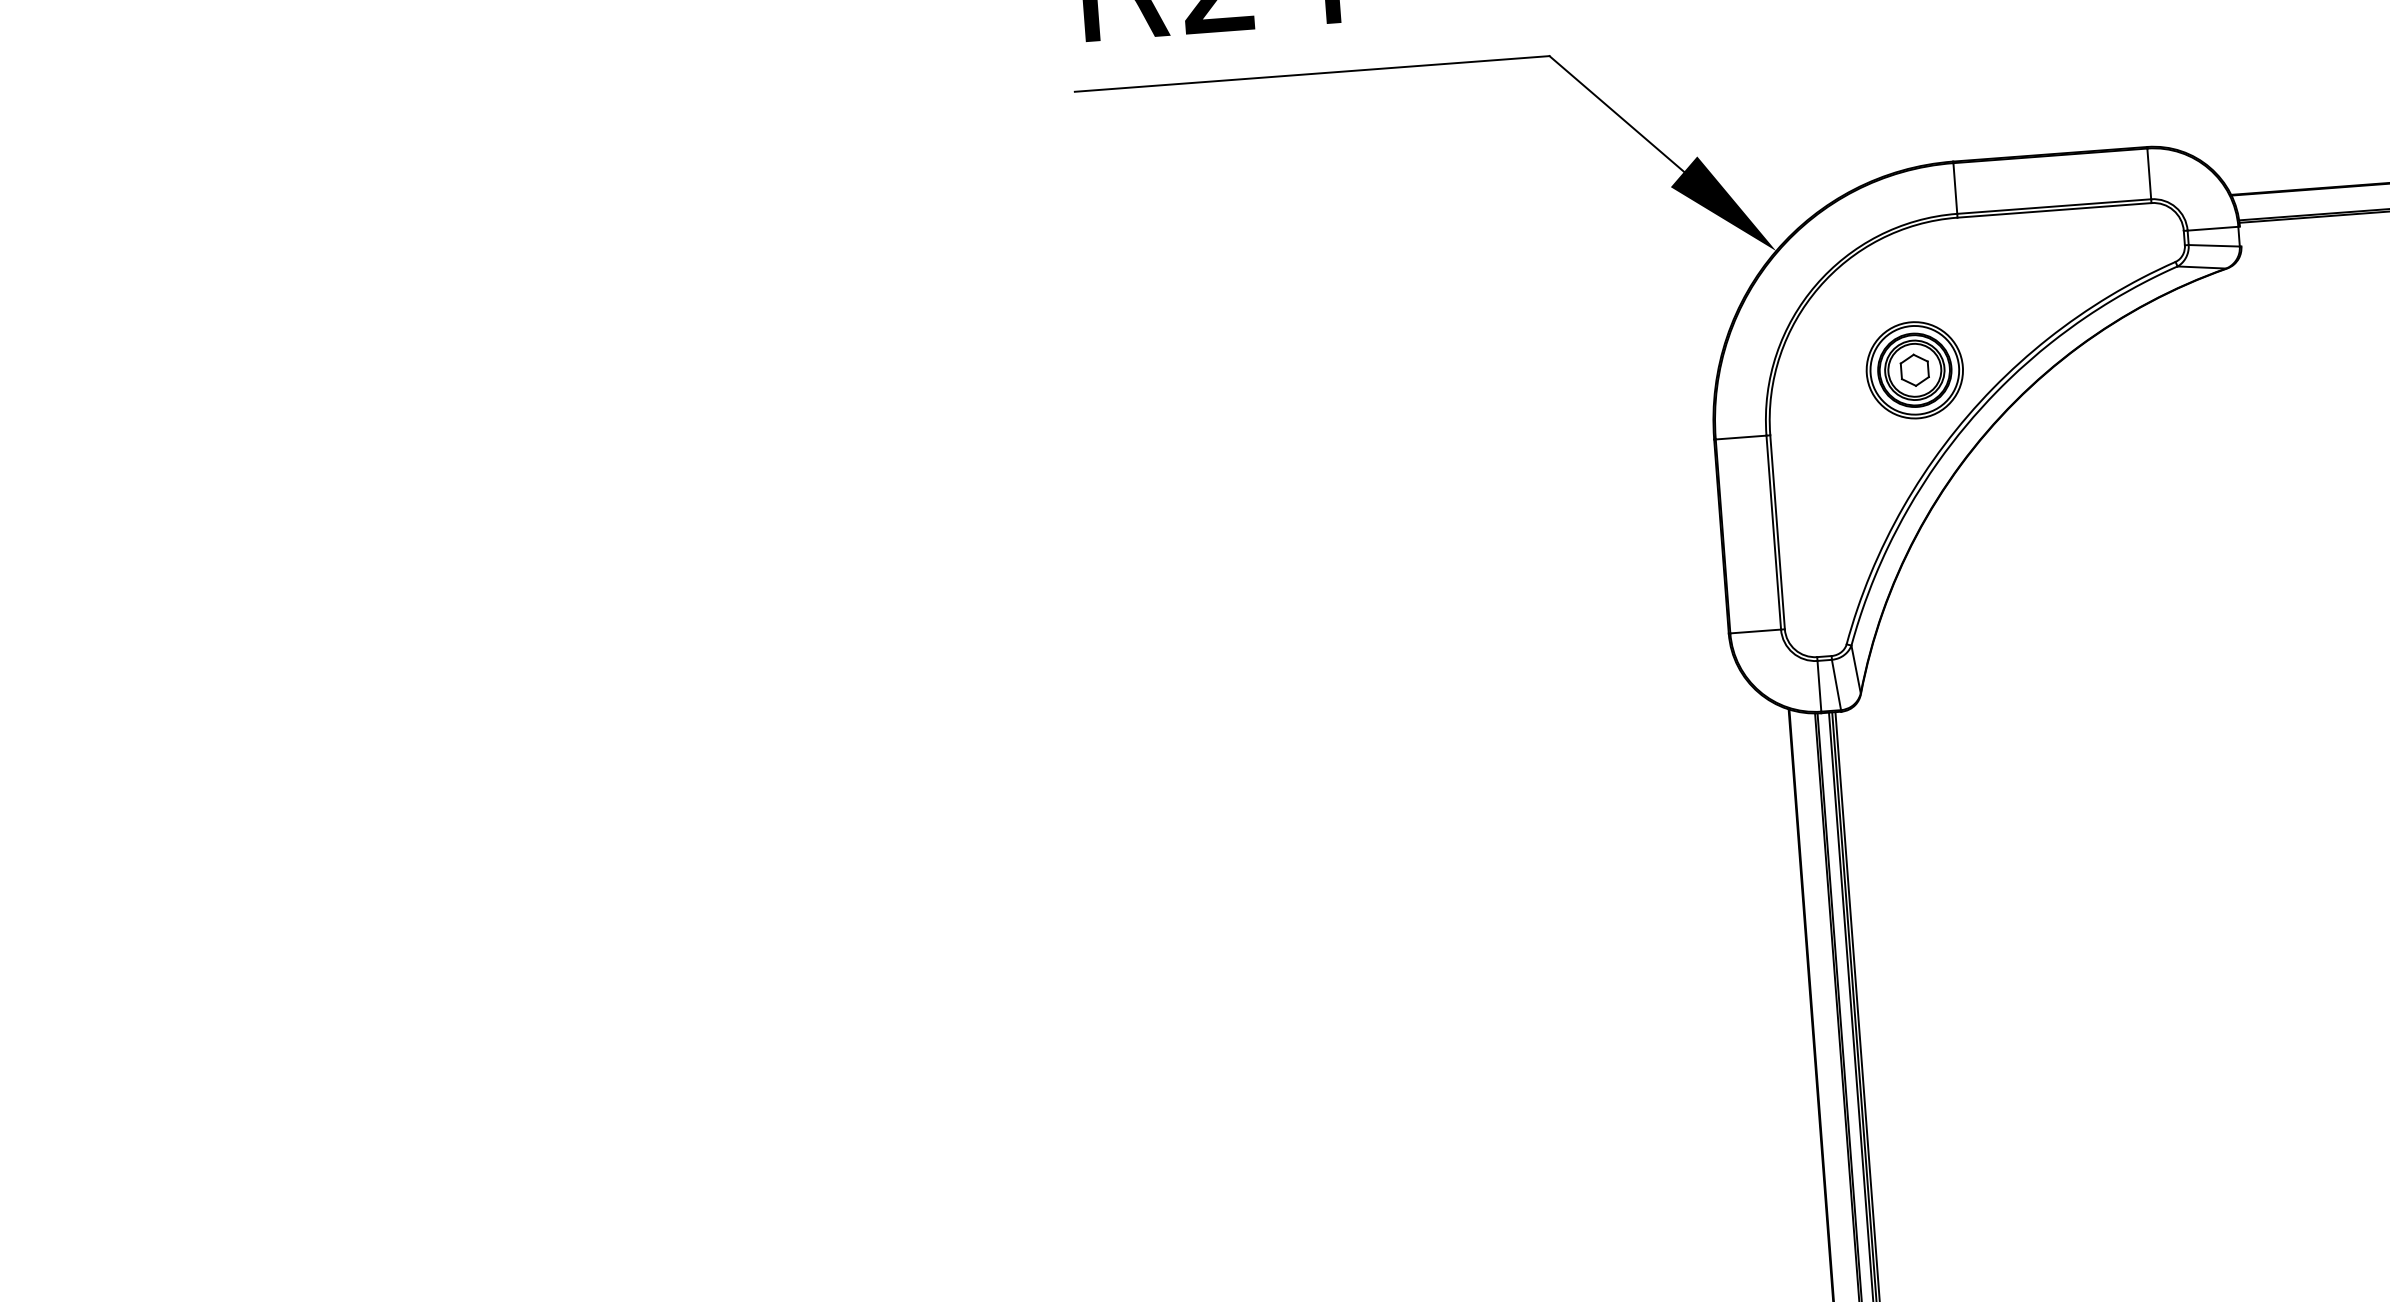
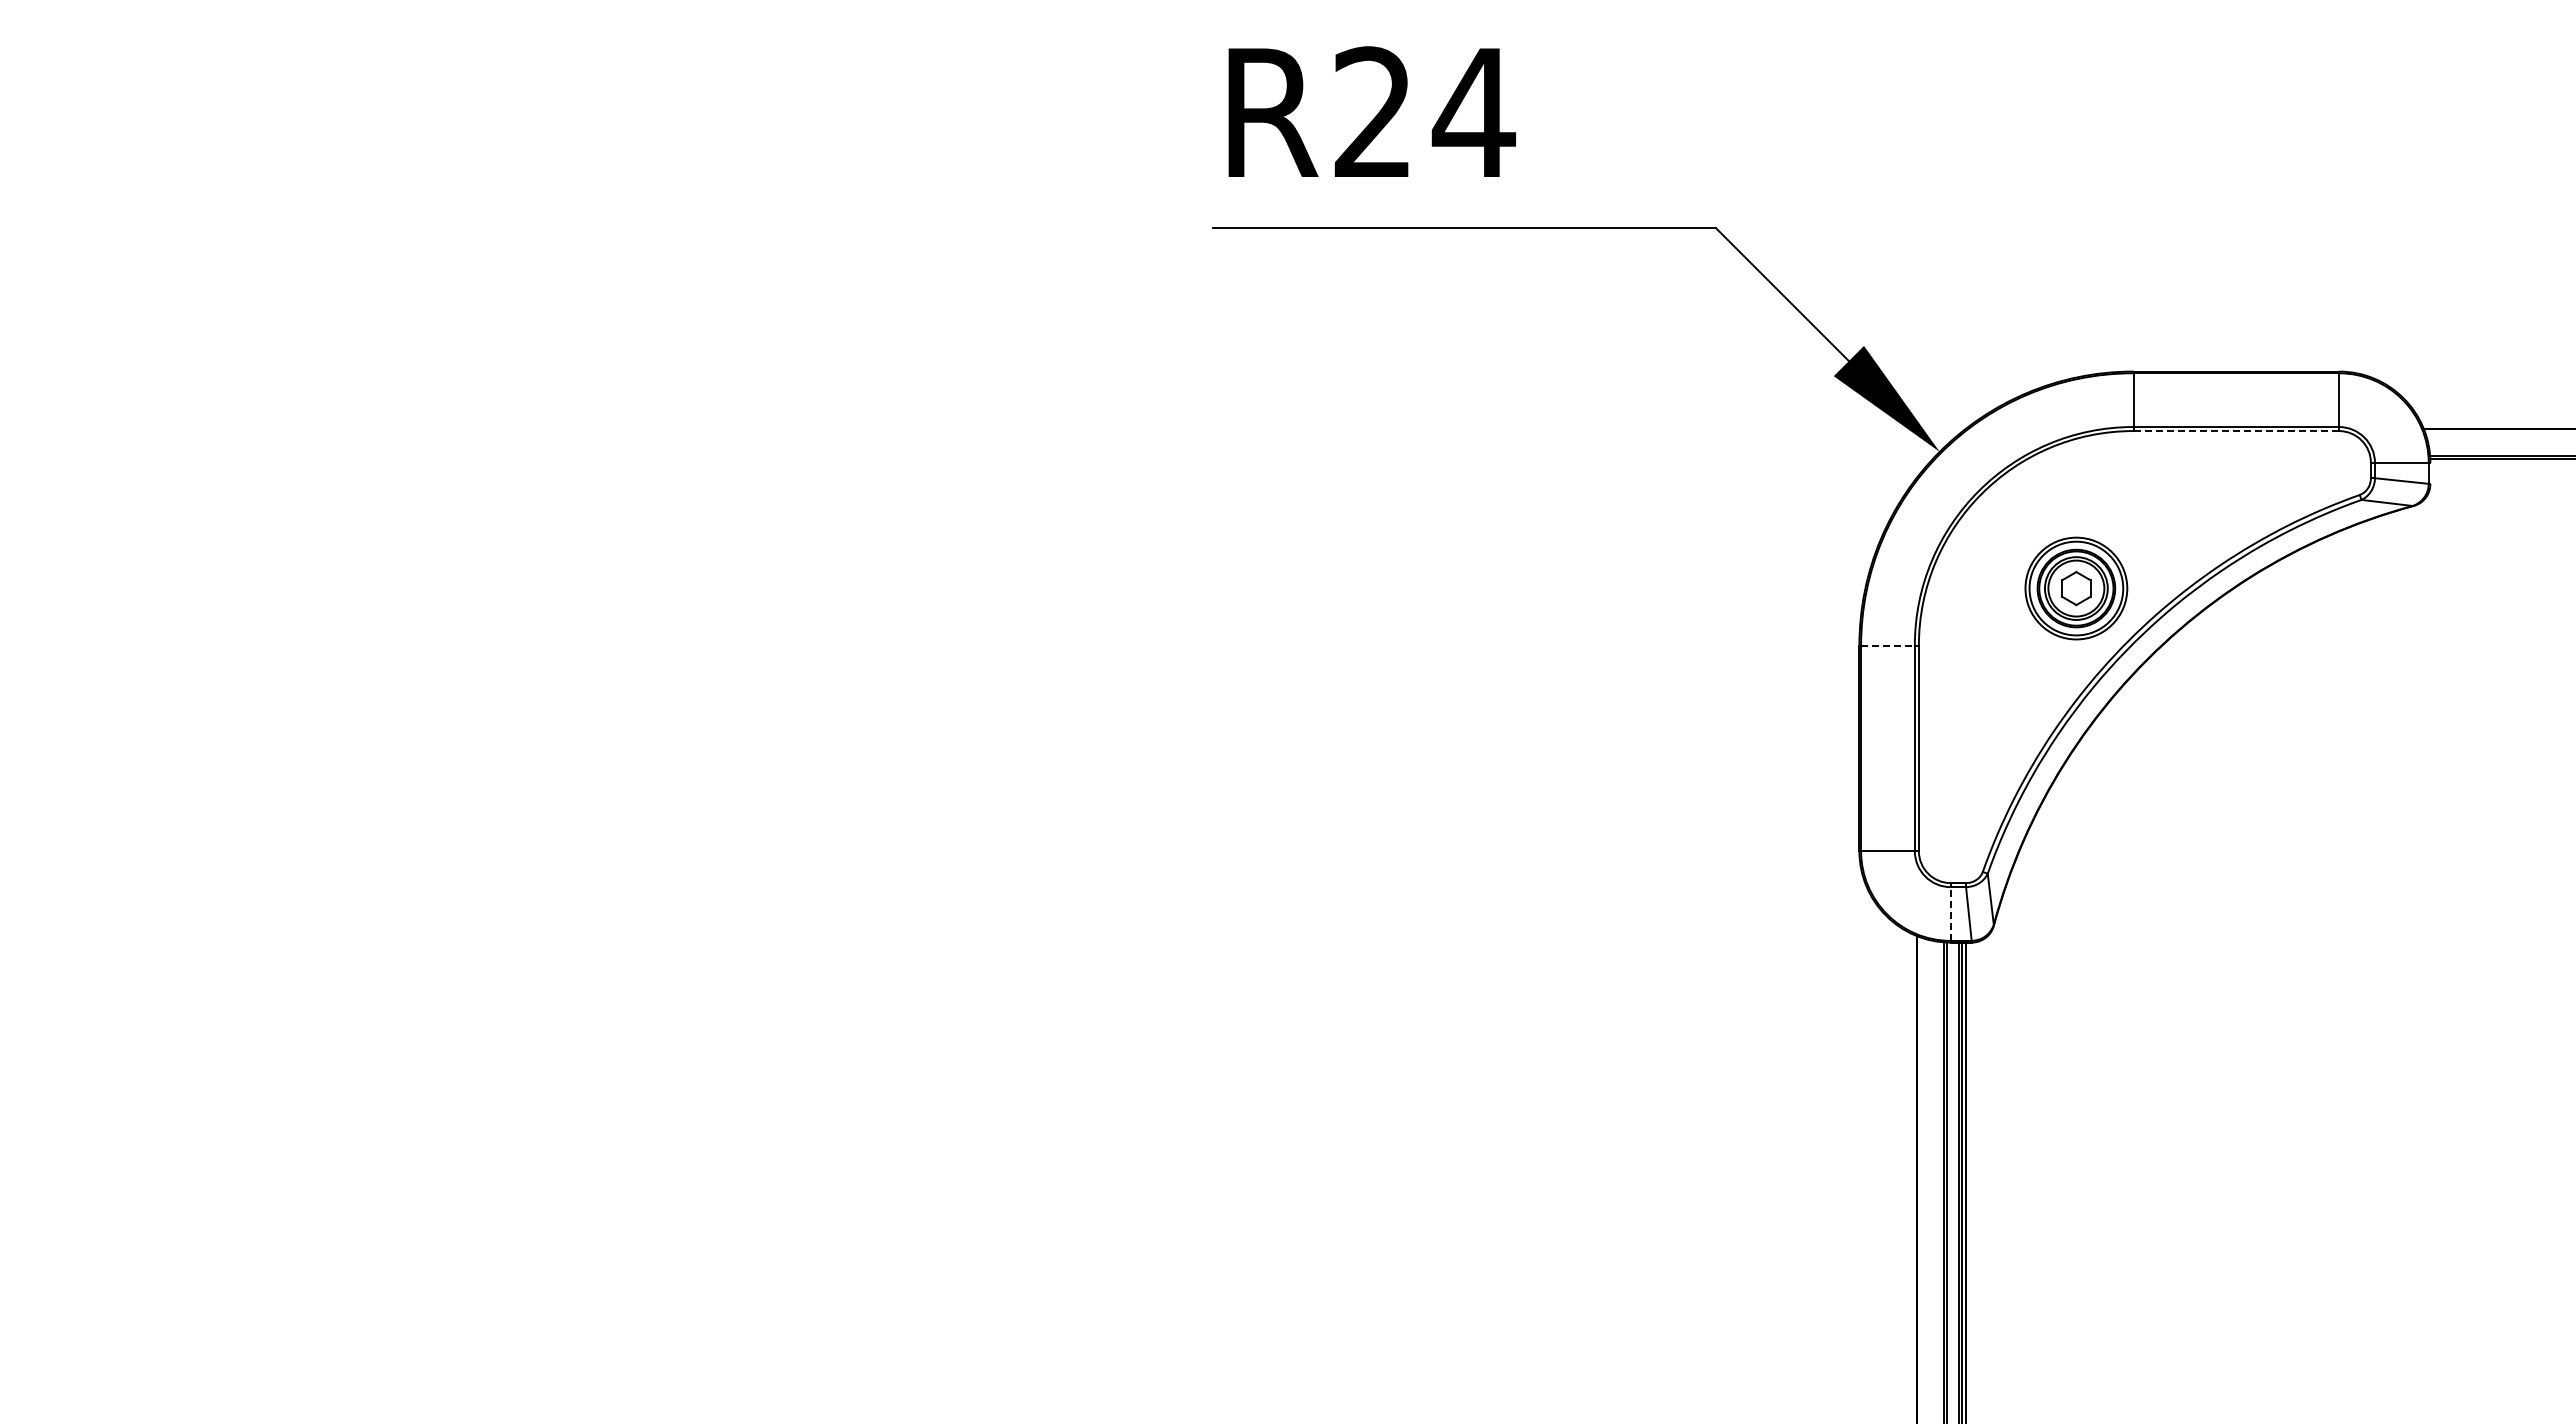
line: (2054, 210) -> (2236, 431), solid -> dashed
line: (1740, 437) -> (1887, 645), solid -> dashed
line: (1819, 686) -> (1950, 914), solid -> dashed

